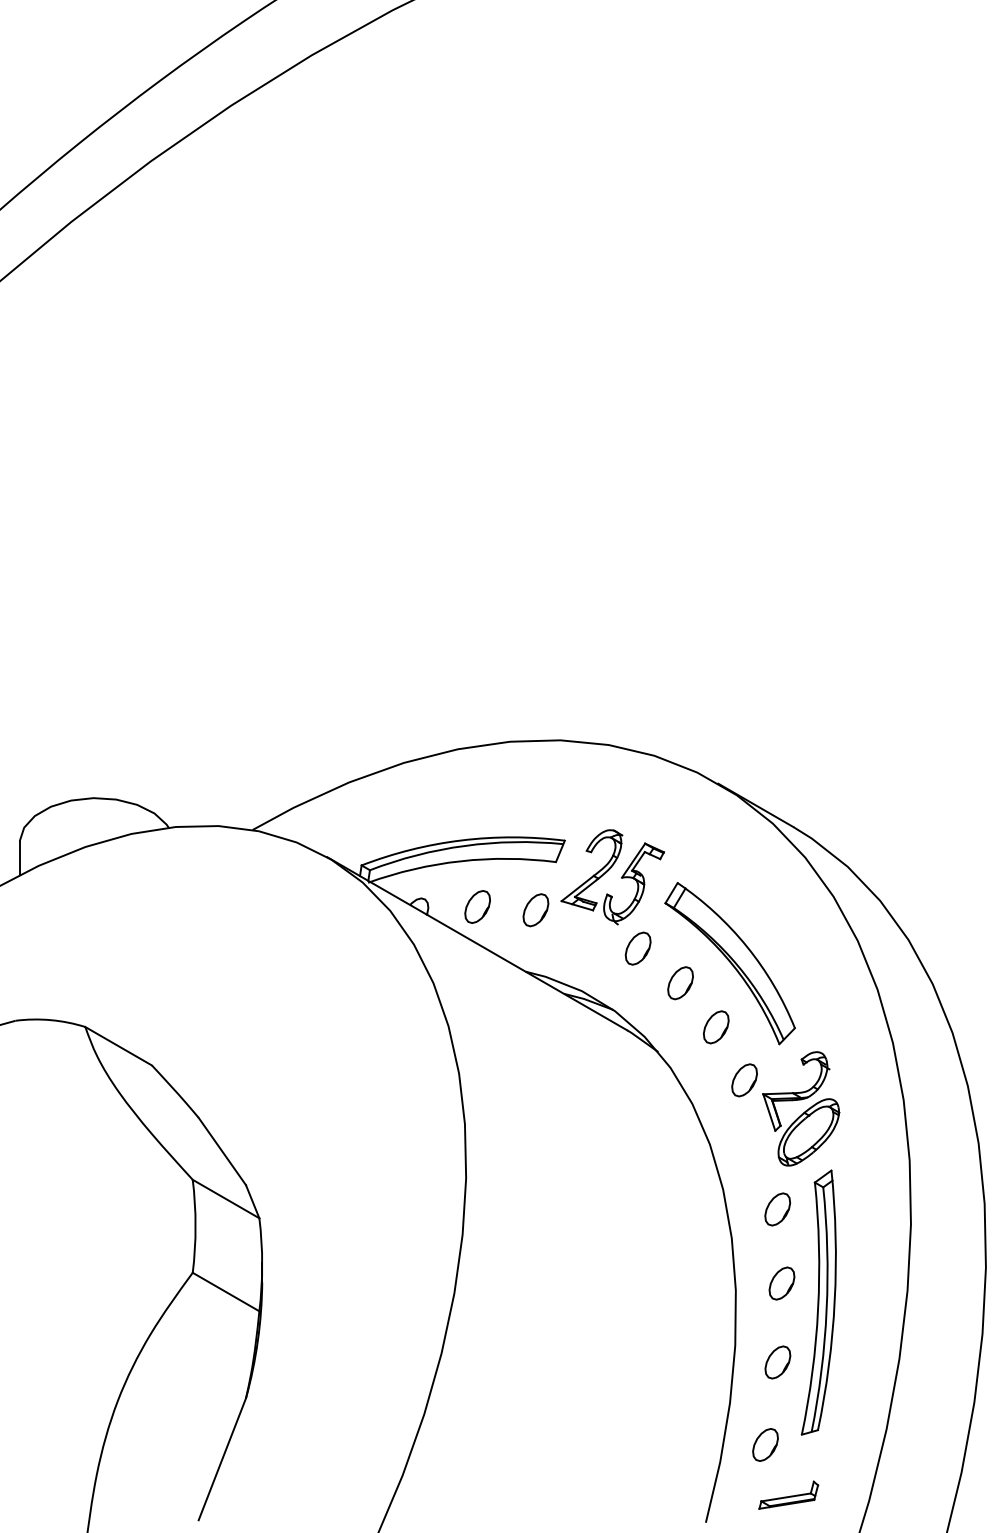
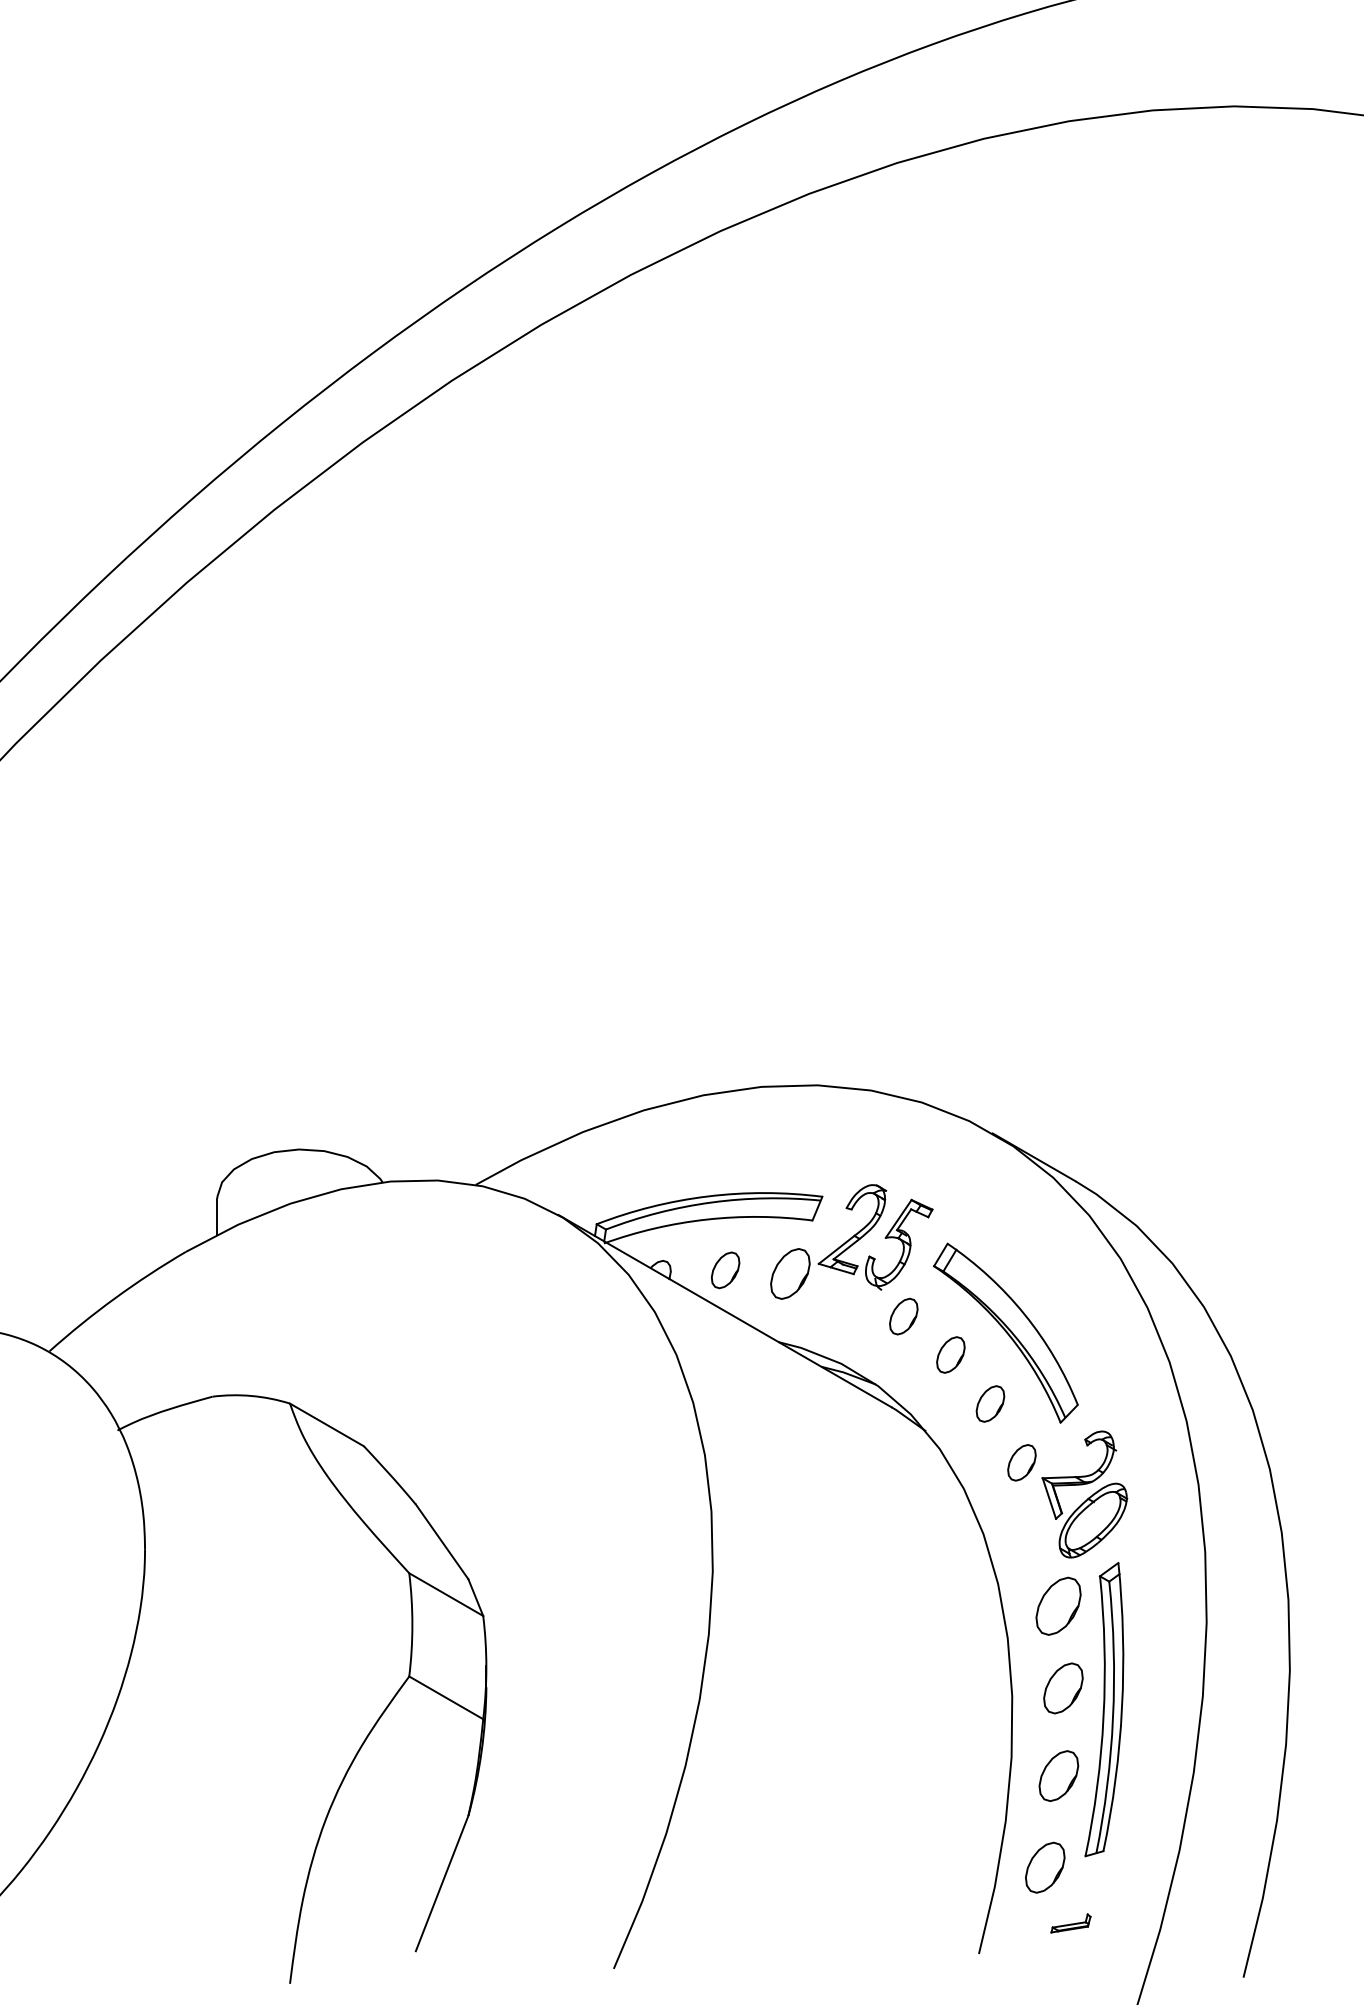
part: (535, 909) -> (789, 1273), size x1.4
part: (777, 1208) -> (1058, 1605), size x1.6
part: (782, 1283) -> (1063, 1688), size x1.4
part: (777, 1361) -> (1058, 1775), size x1.4
part: (764, 1444) -> (1044, 1867), size x1.4
part: (788, 1495) -> (1070, 1923), size x0.6

